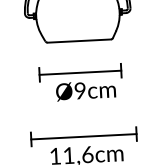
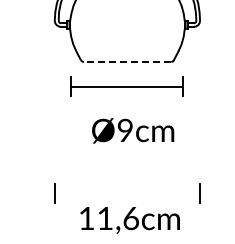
line: (79, 41) -> (127, 62), solid -> dashed
part: (80, 72) -> (126, 86), moved
line: (83, 136) -> (126, 193), removed

